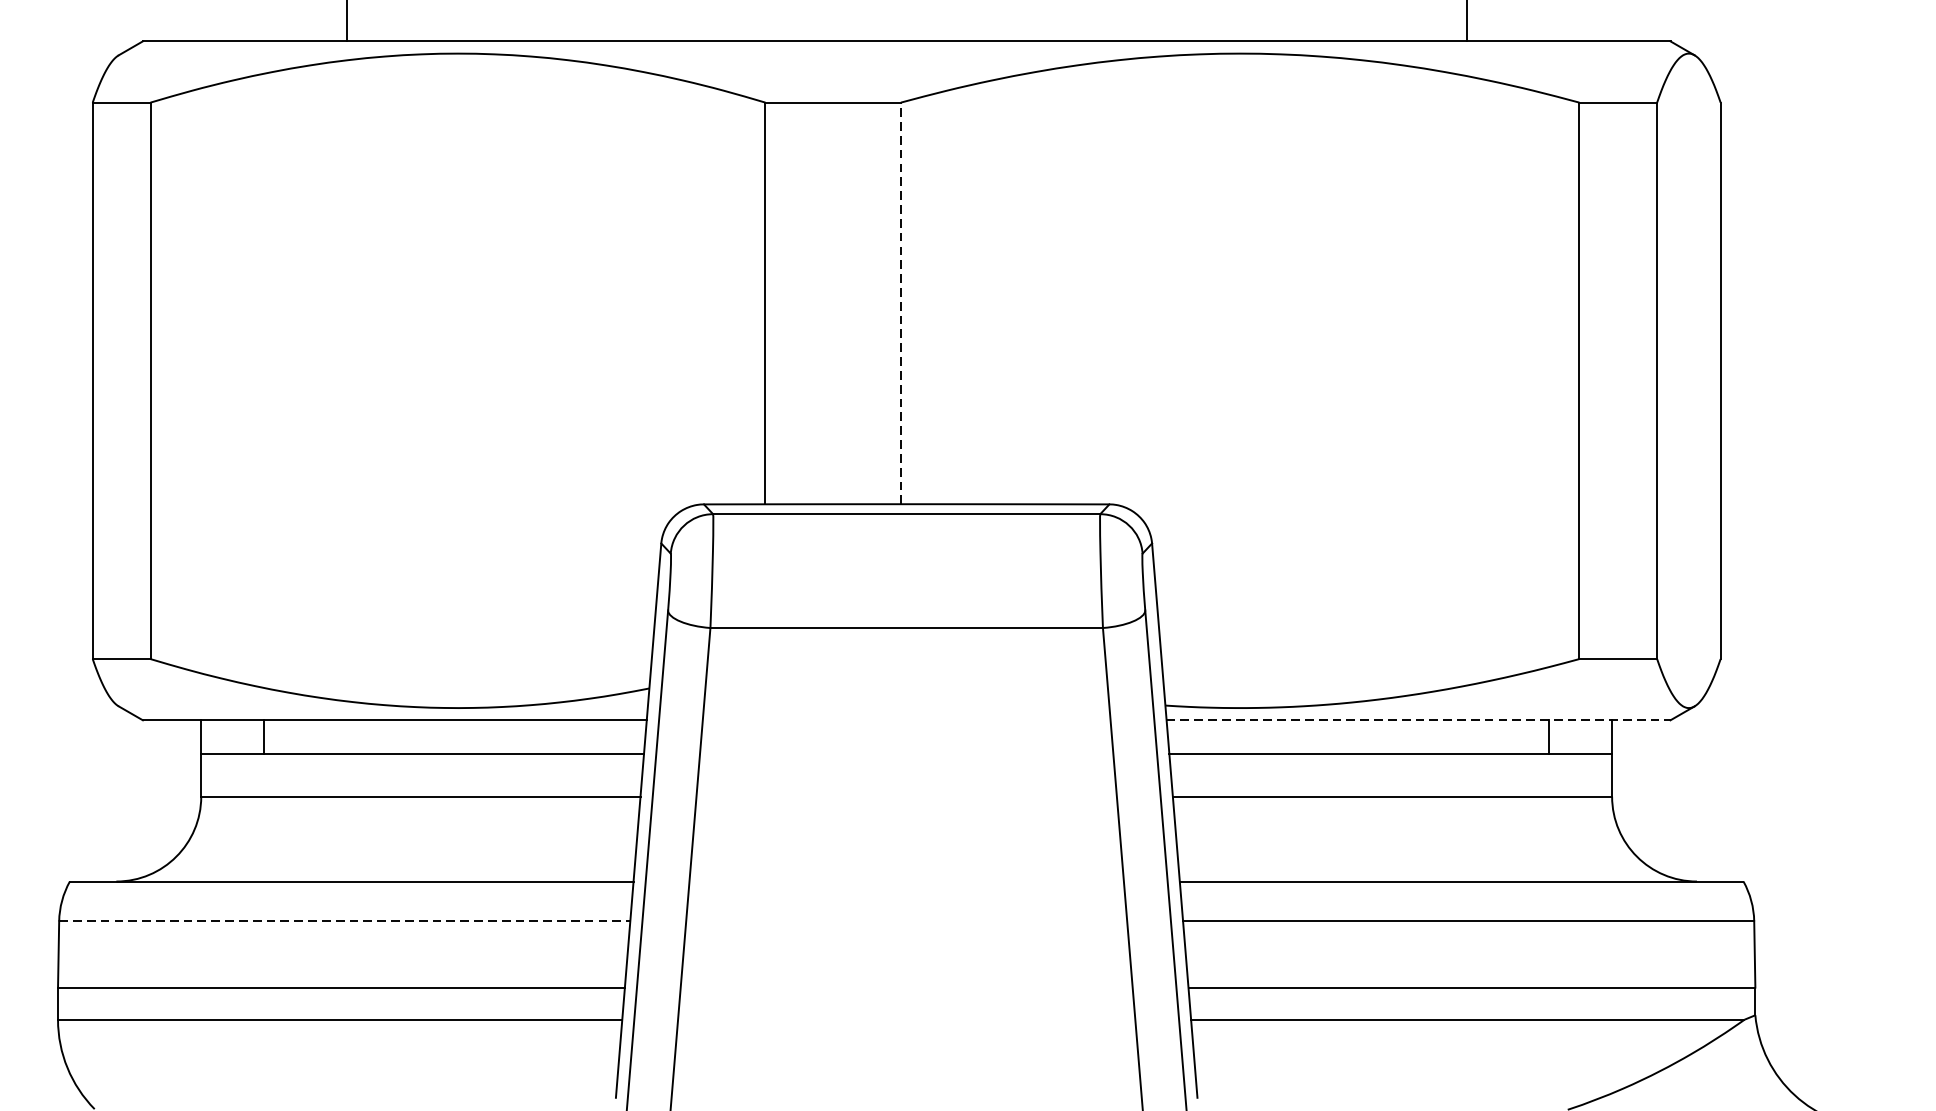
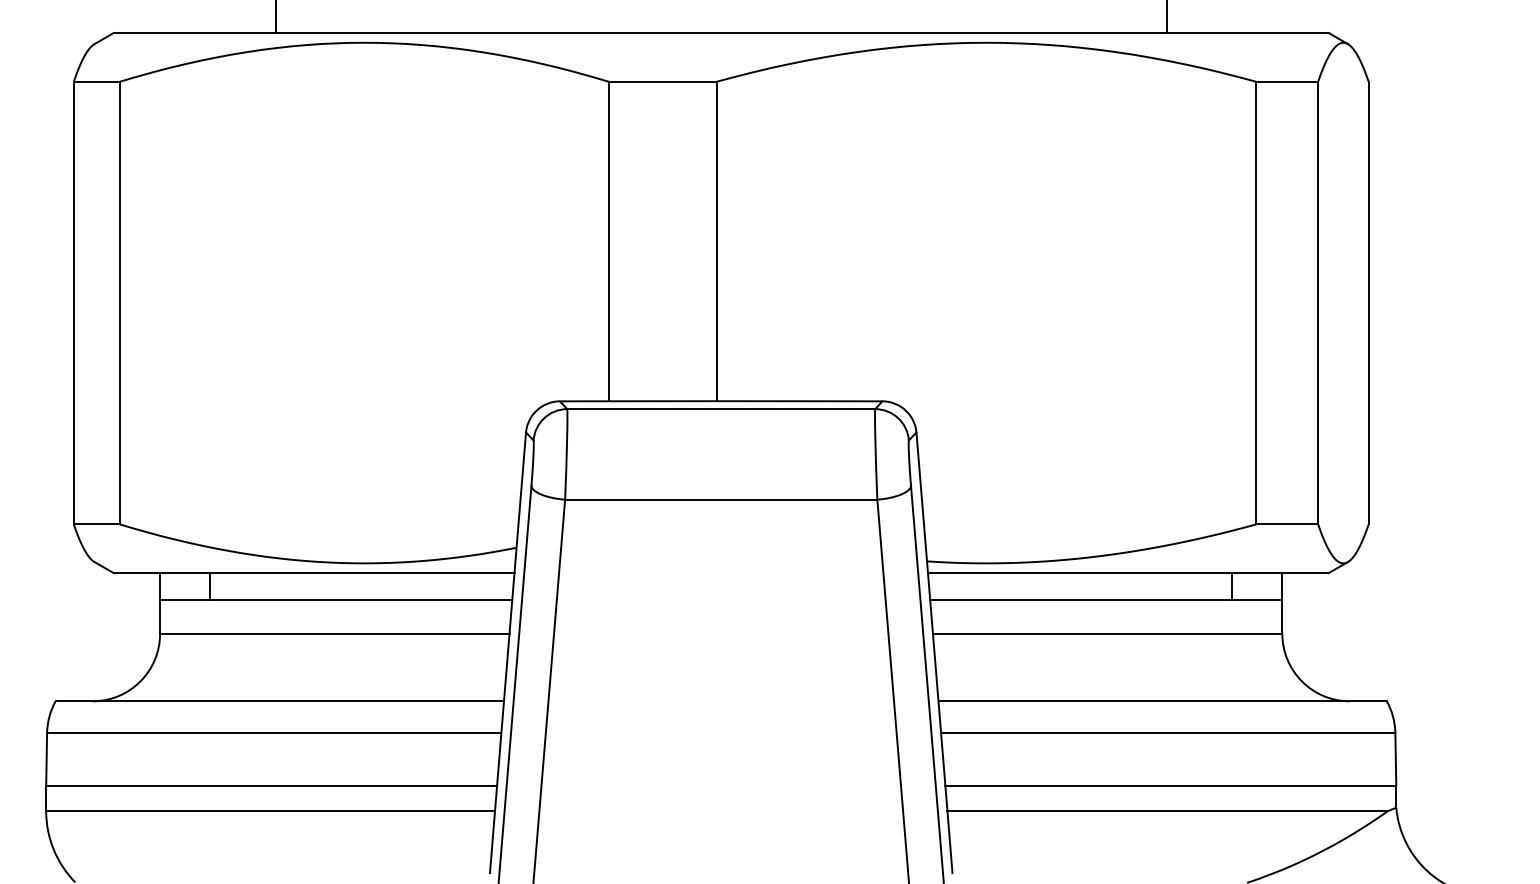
line: (900, 303) -> (716, 241), dashed -> solid
line: (1418, 720) -> (1128, 573), dashed -> solid
line: (345, 921) -> (274, 733), dashed -> solid

